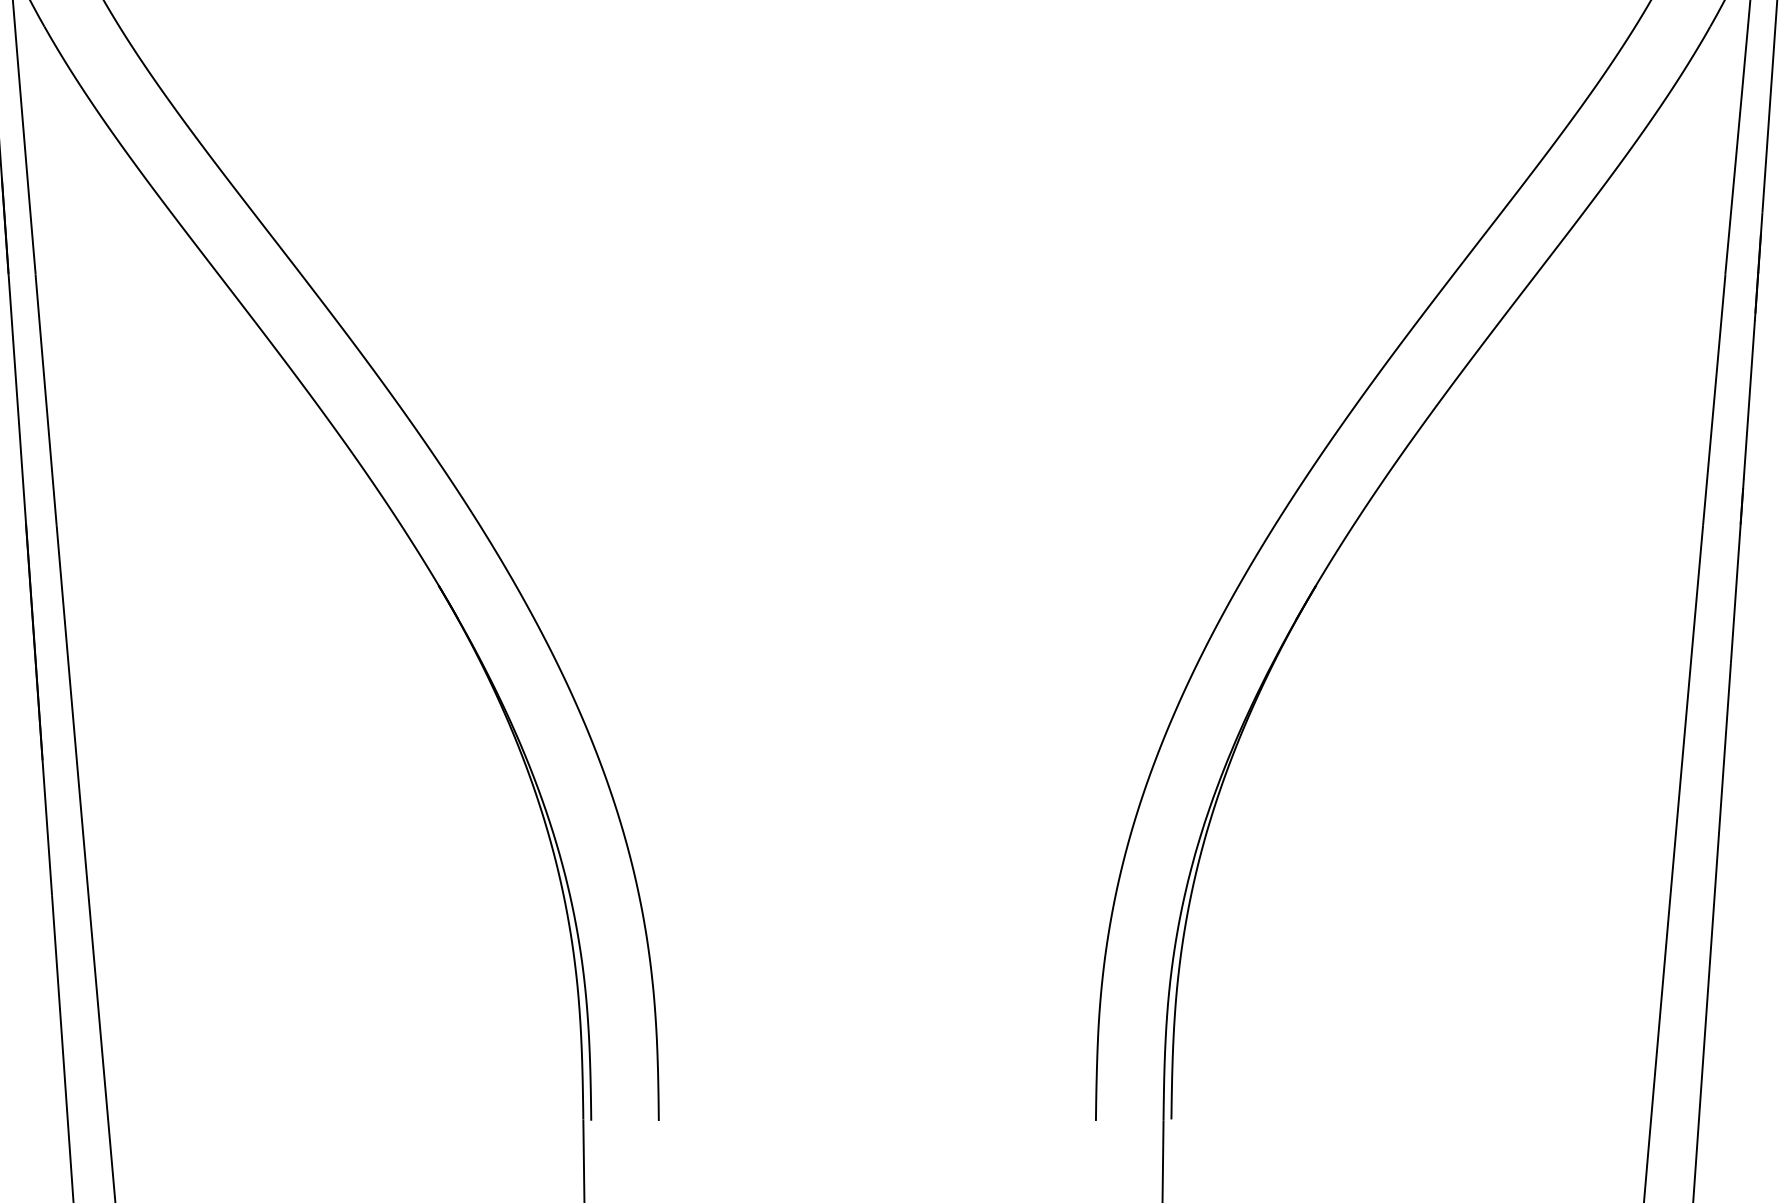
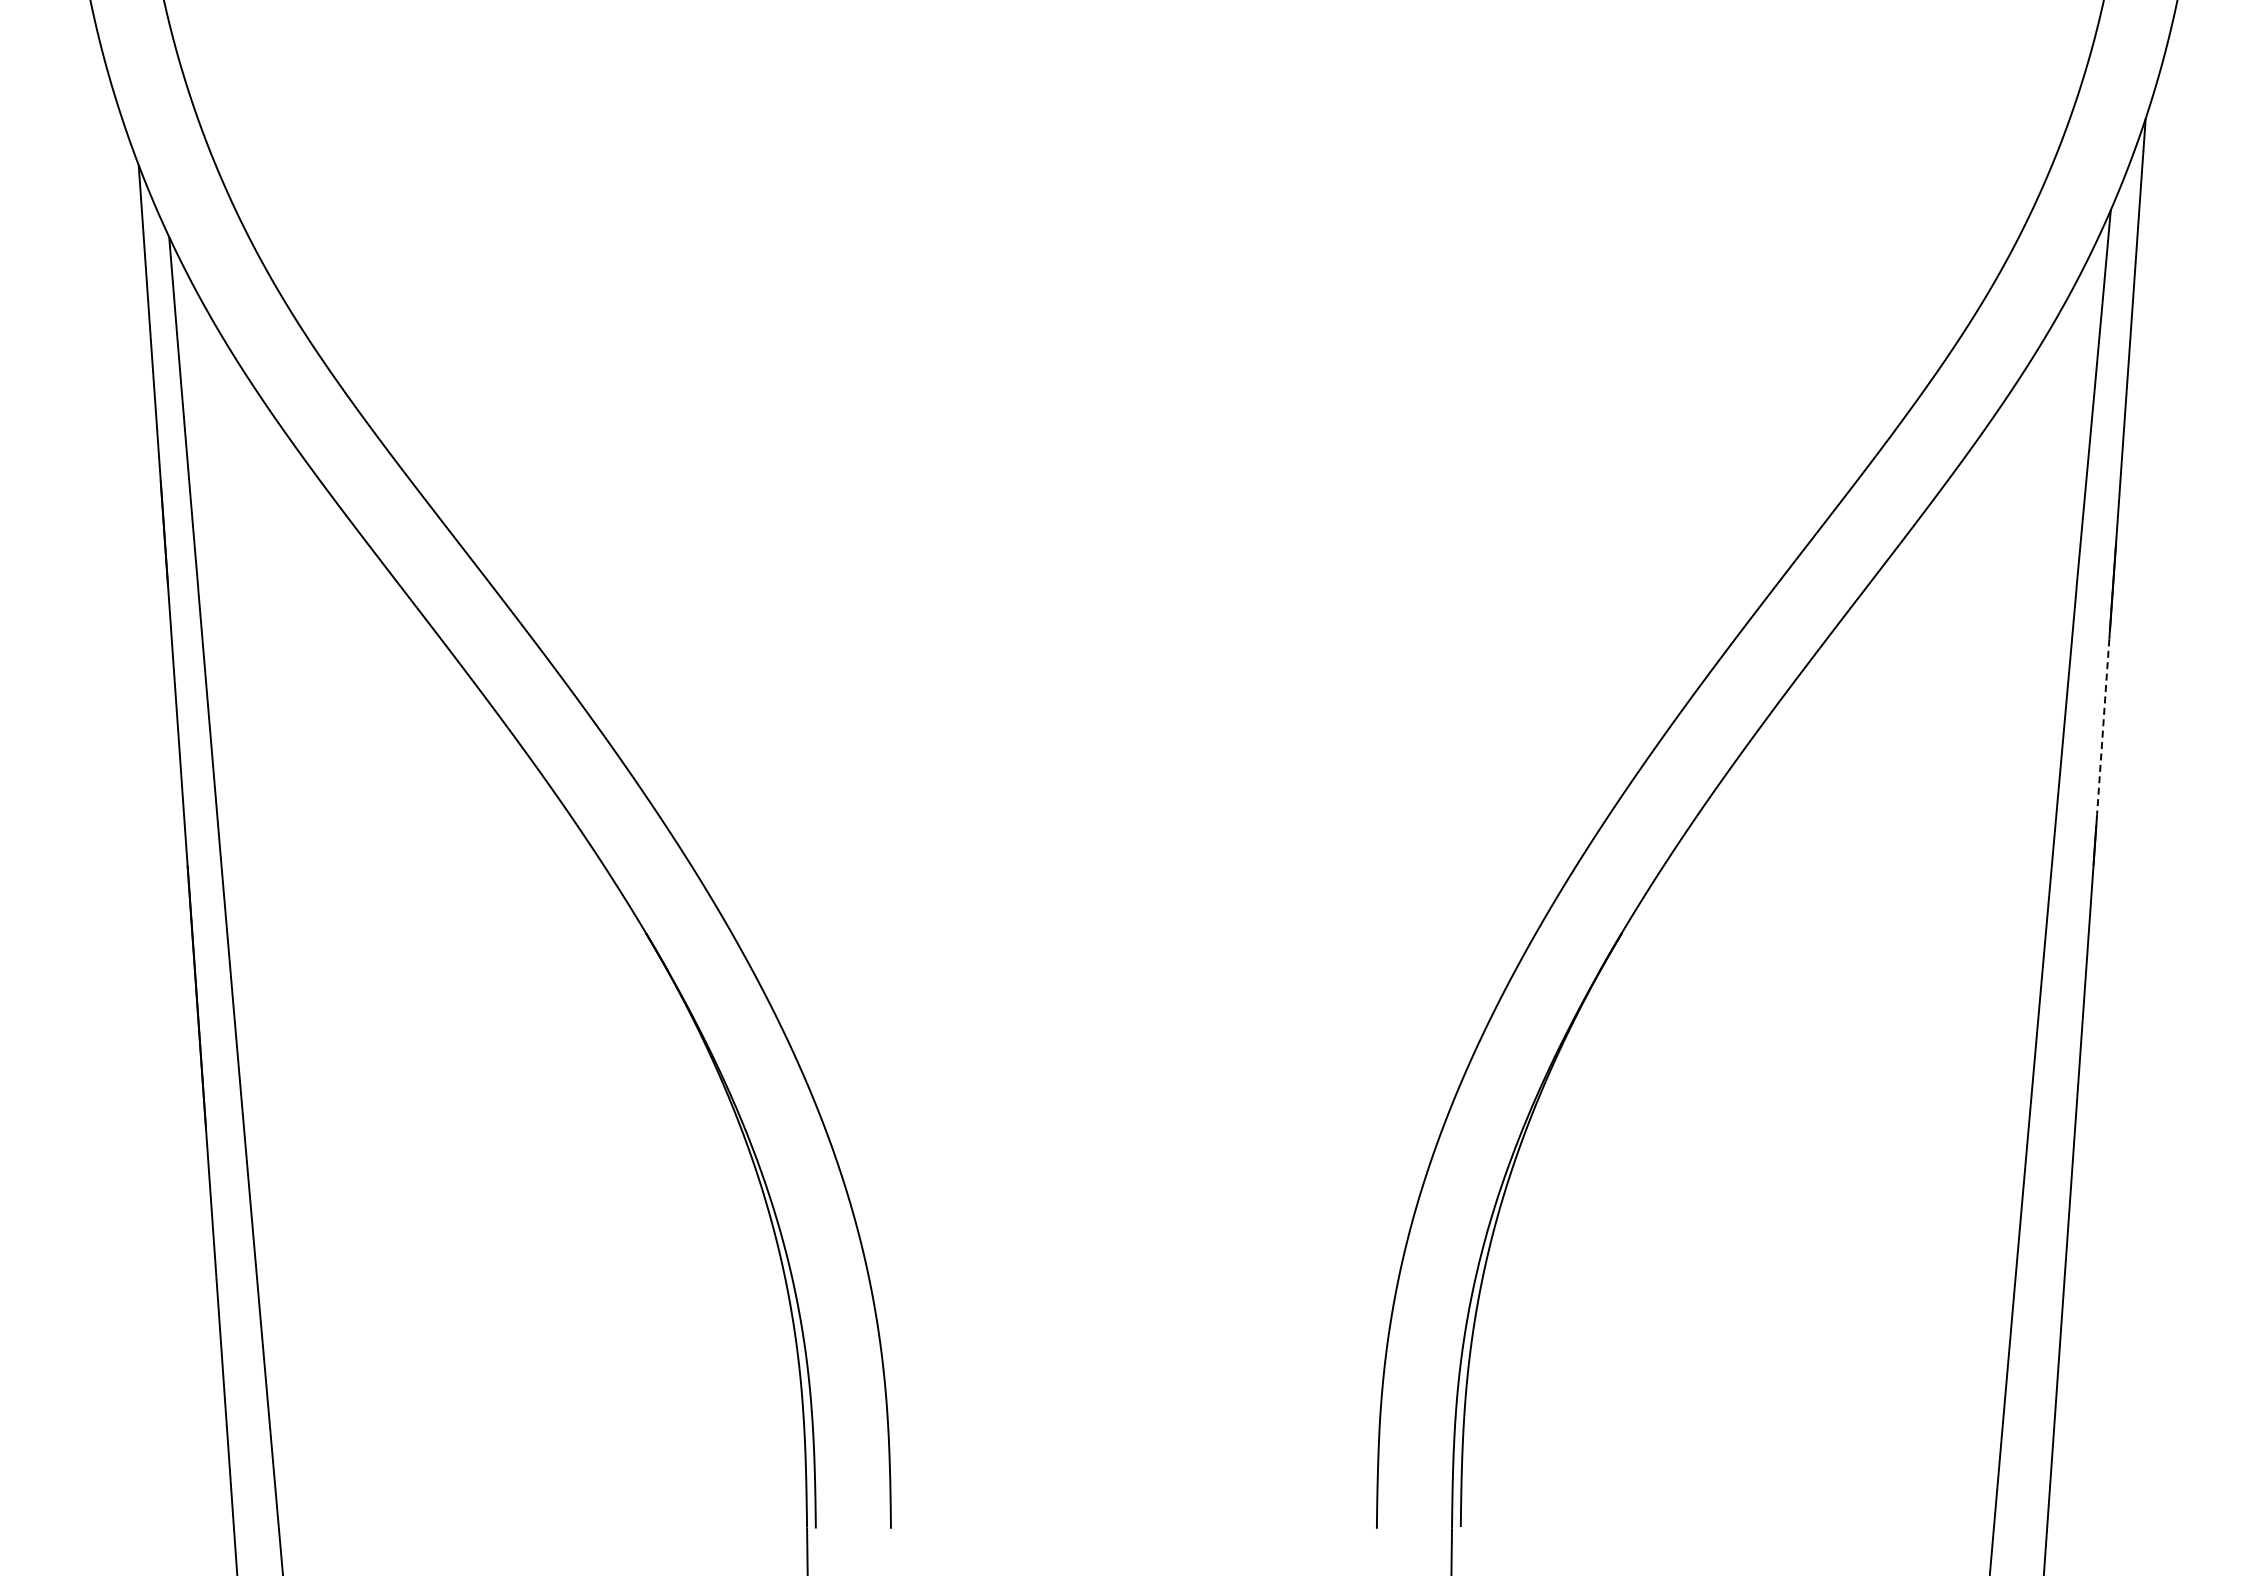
line: (1749, 399) -> (2103, 726), solid -> dashed

